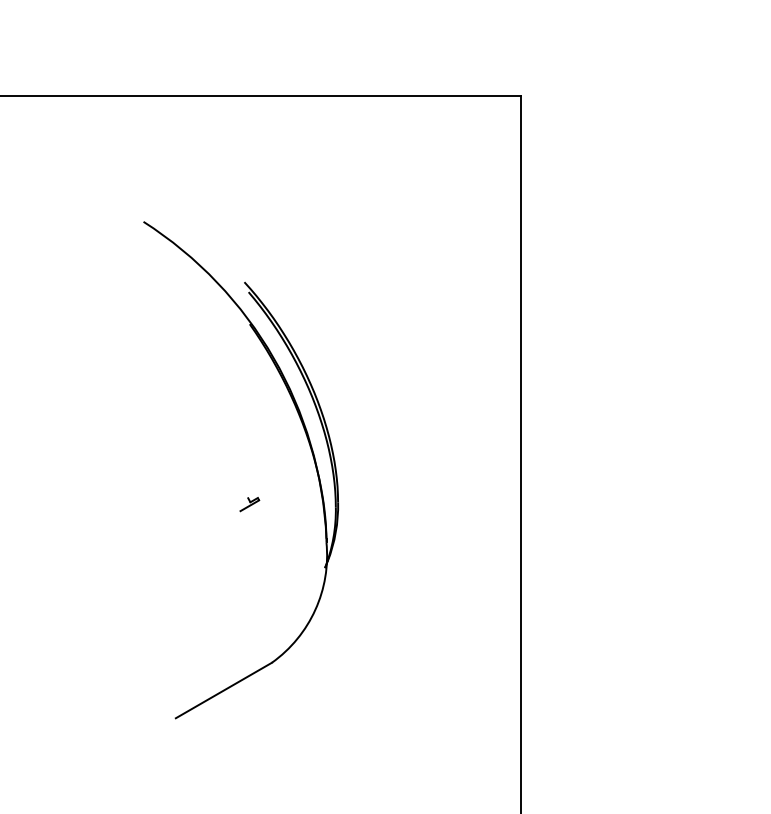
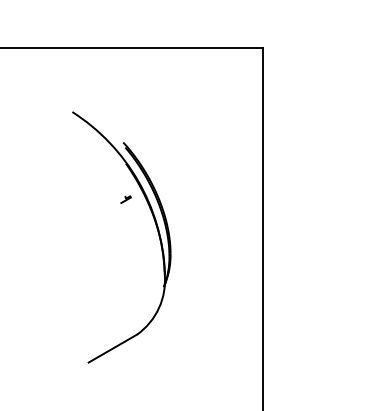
part: (248, 504) -> (125, 199), moved

